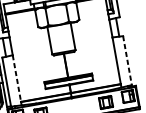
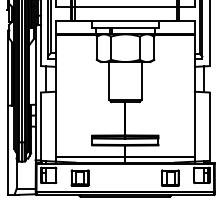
line: (127, 61) -> (209, 127), dashed -> solid
line: (16, 78) -> (55, 124), dashed -> solid

